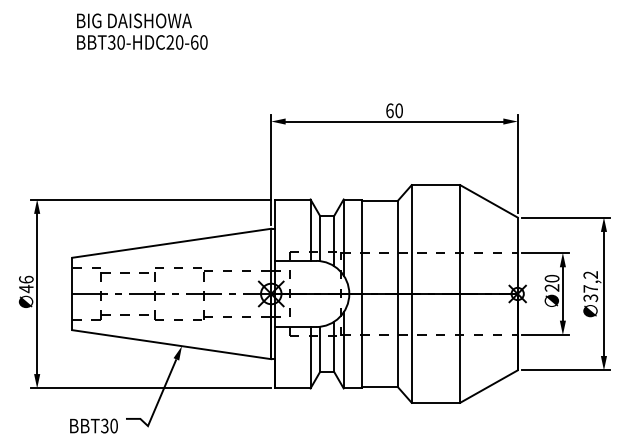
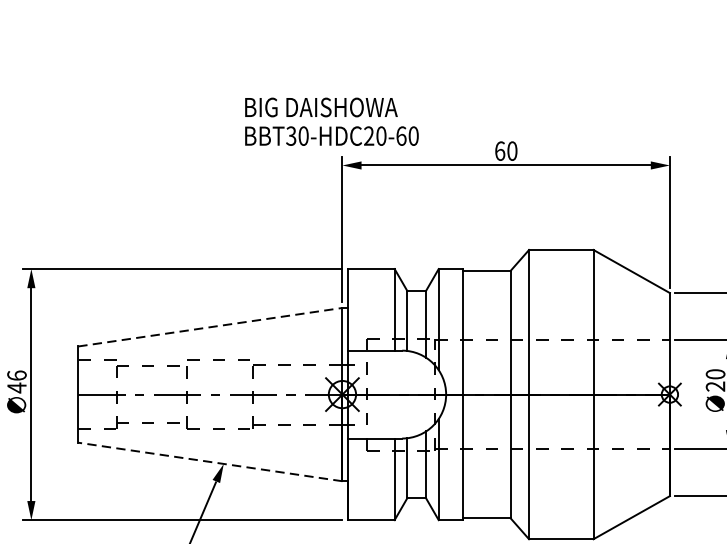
text: (142, 31) -> (332, 121), moved
line: (172, 243) -> (211, 327), solid -> dashed
line: (171, 344) -> (209, 461), solid -> dashed

